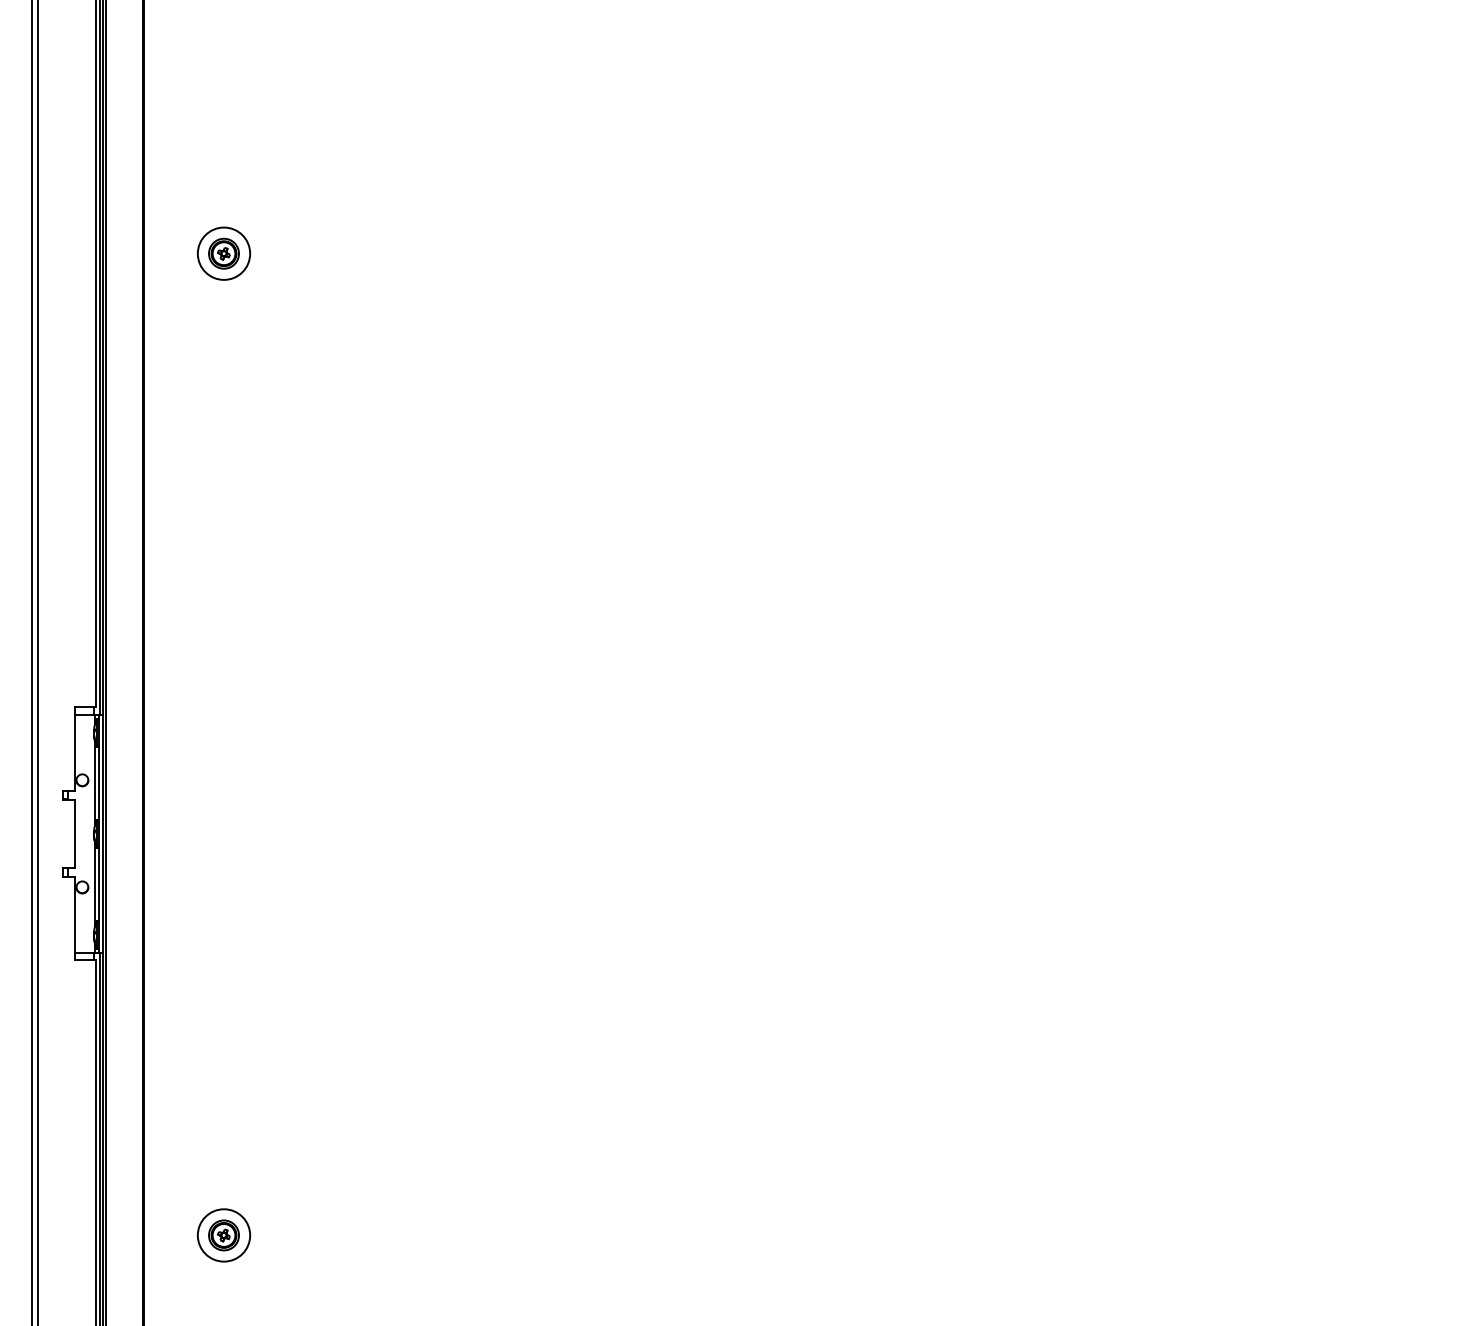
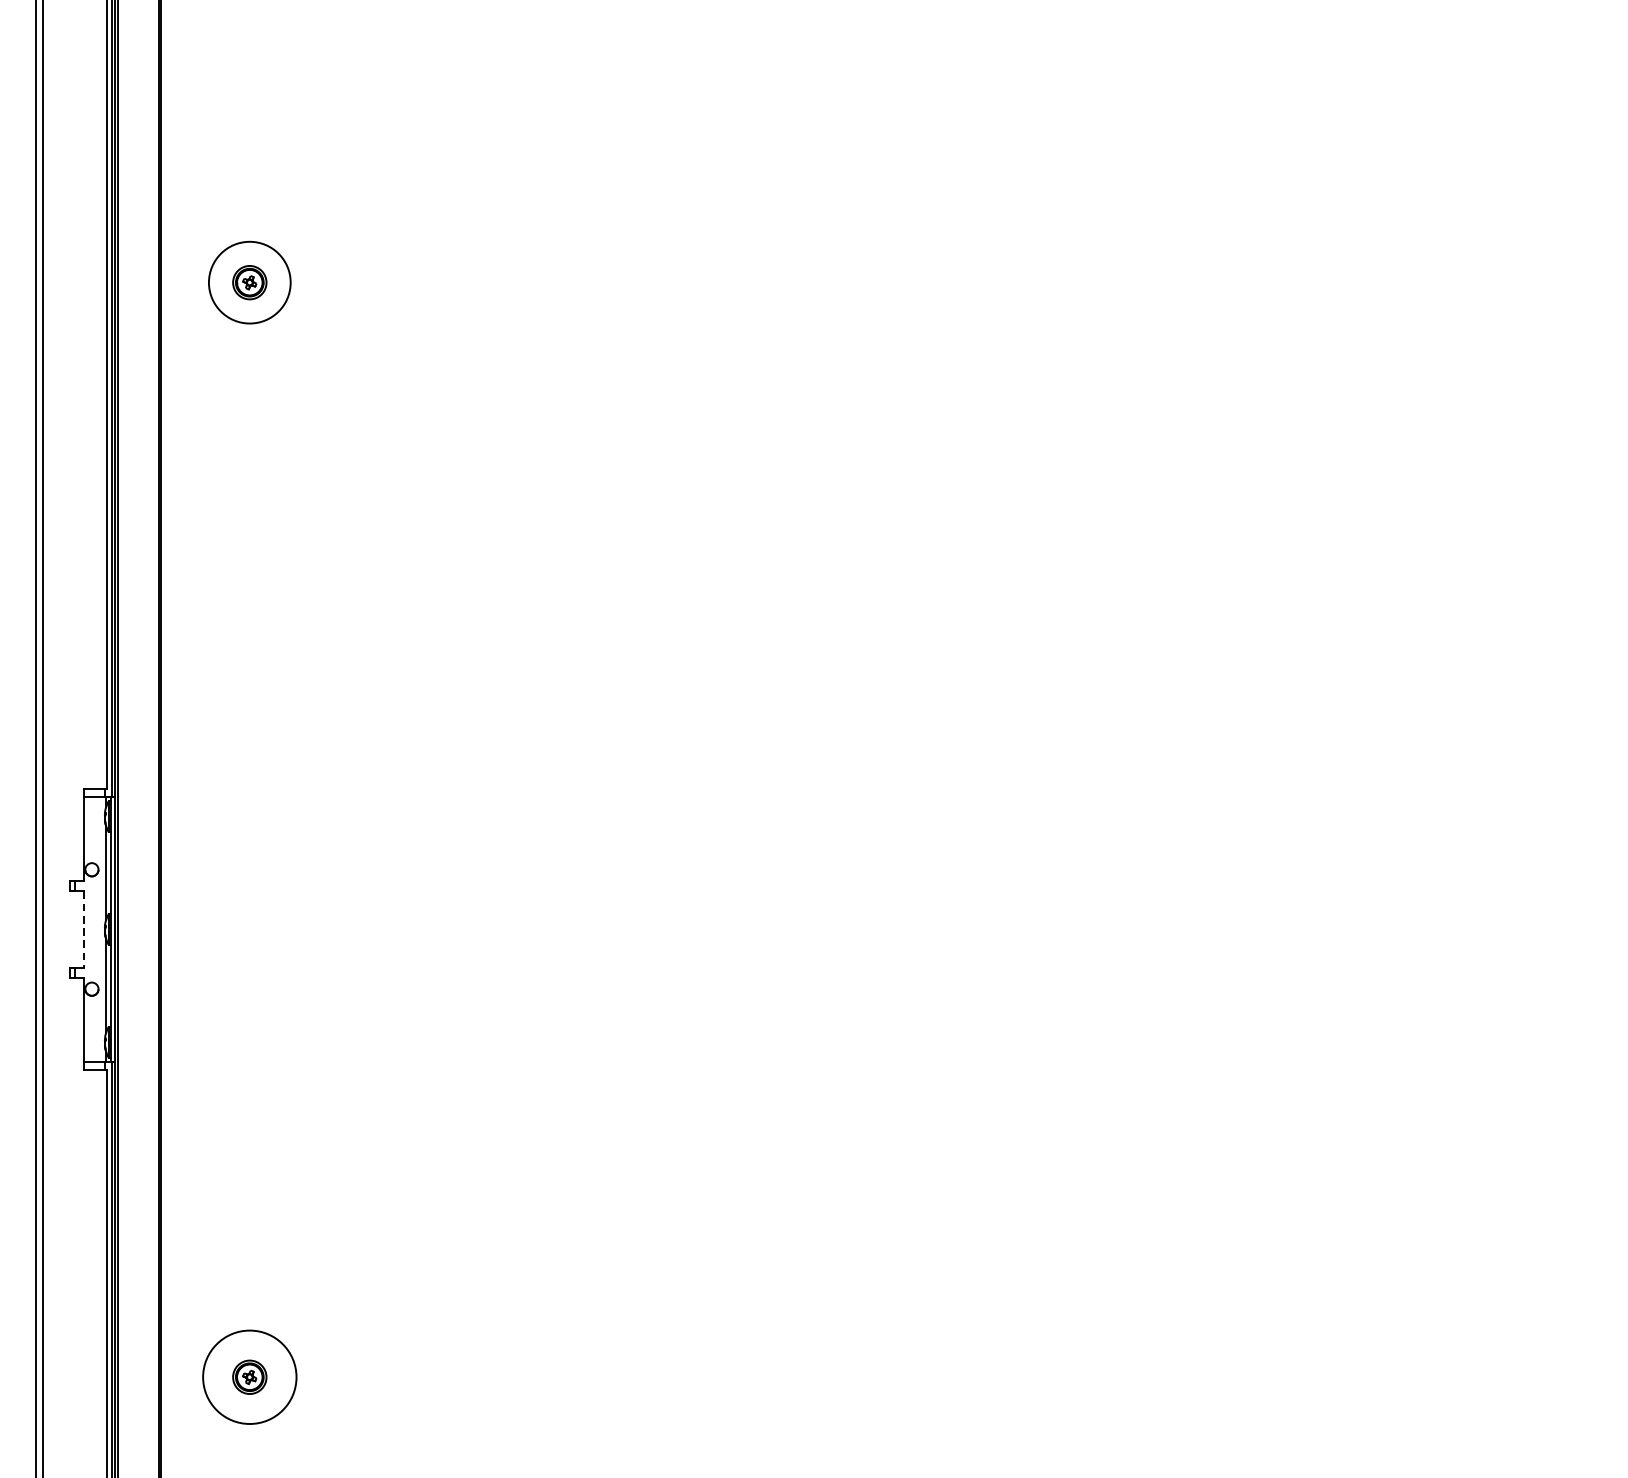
circle: (223, 253) -> (249, 282), size x1.4
line: (74, 834) -> (83, 930), solid -> dashed
circle: (223, 1235) -> (249, 1377), size x1.6

